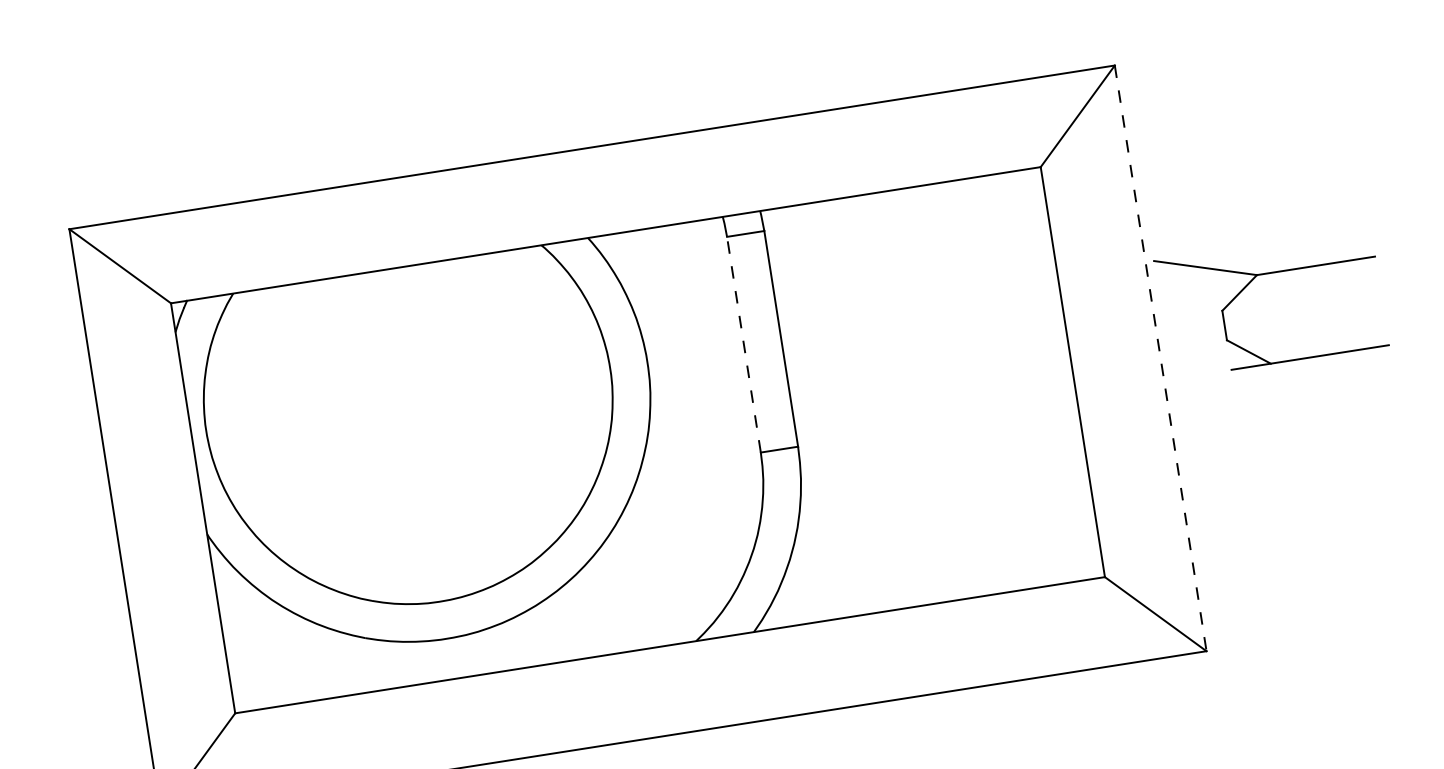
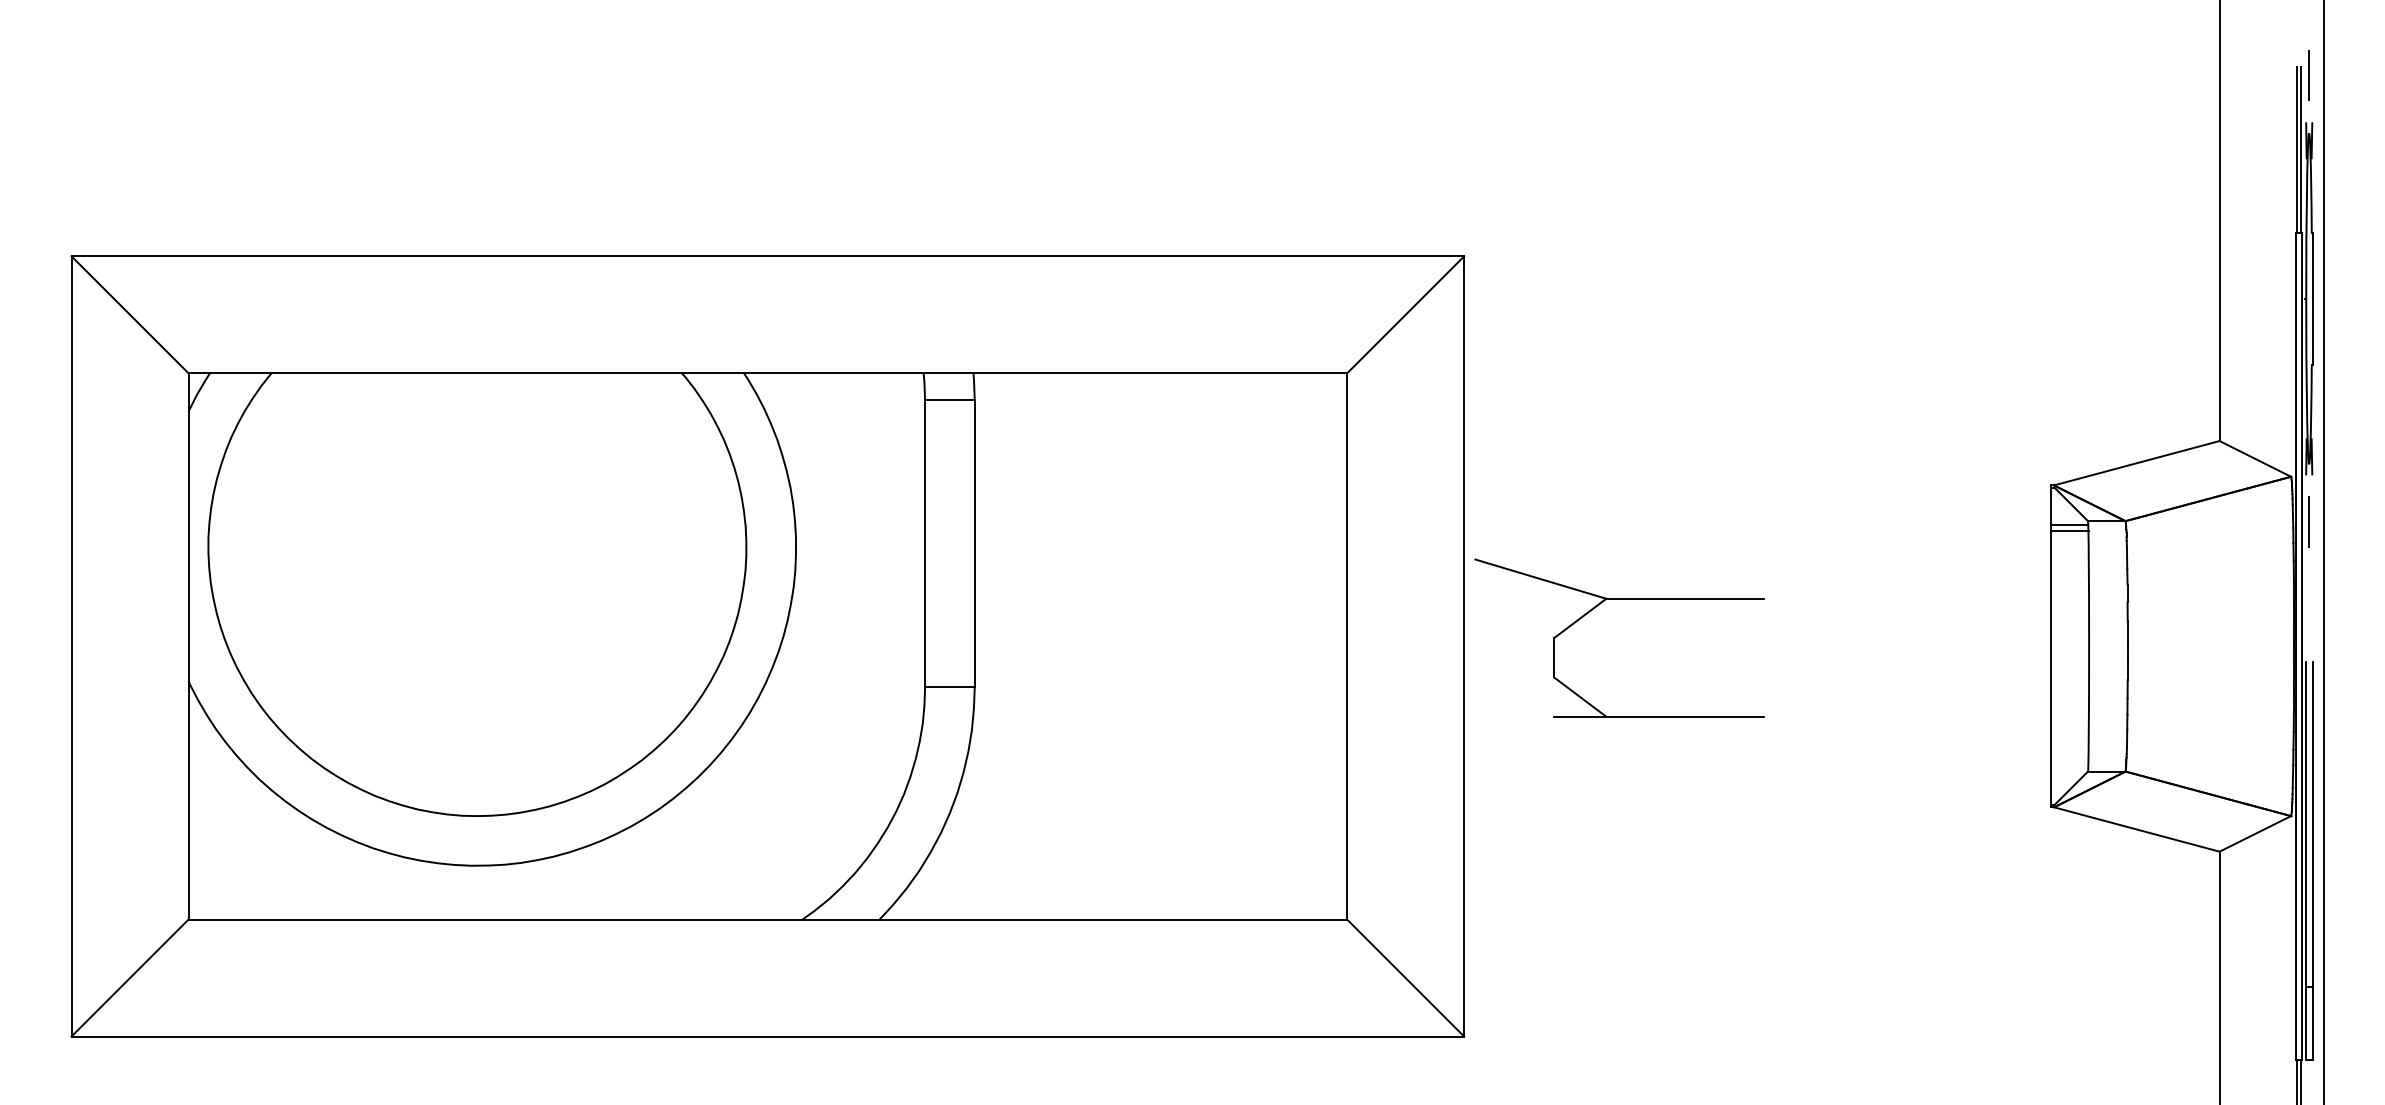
part: (1249, 283) -> (1595, 608), moved
line: (744, 344) -> (925, 543), dashed -> solid
line: (1160, 358) -> (1464, 646), dashed -> solid

